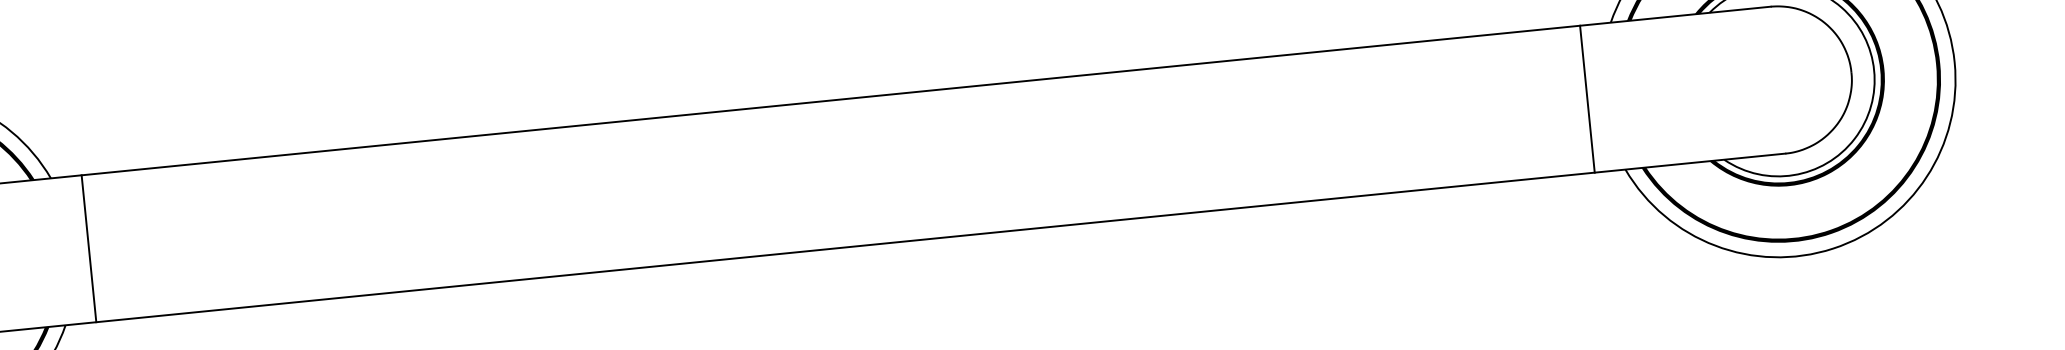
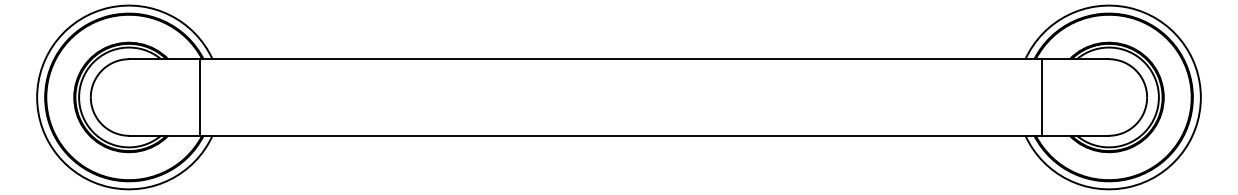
line: (1587, 99) -> (1042, 97), moved
line: (88, 248) -> (199, 97), moved

